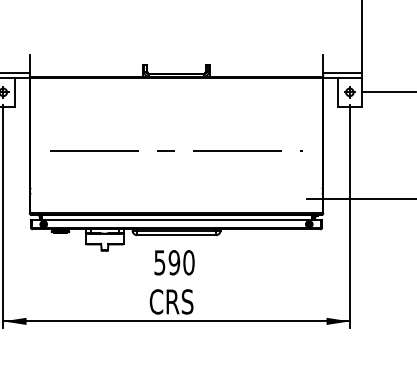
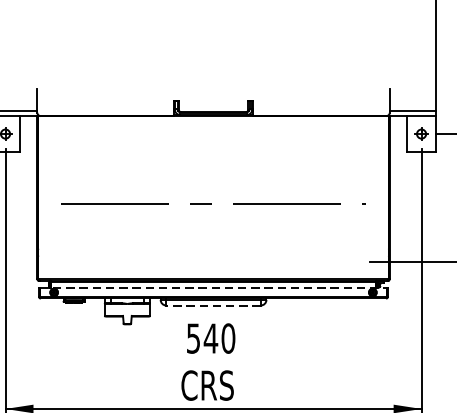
line: (176, 220) -> (213, 287), solid -> dashed
line: (176, 235) -> (213, 305), solid -> dashed
text: (174, 262) -> (211, 338), 590 -> 540

